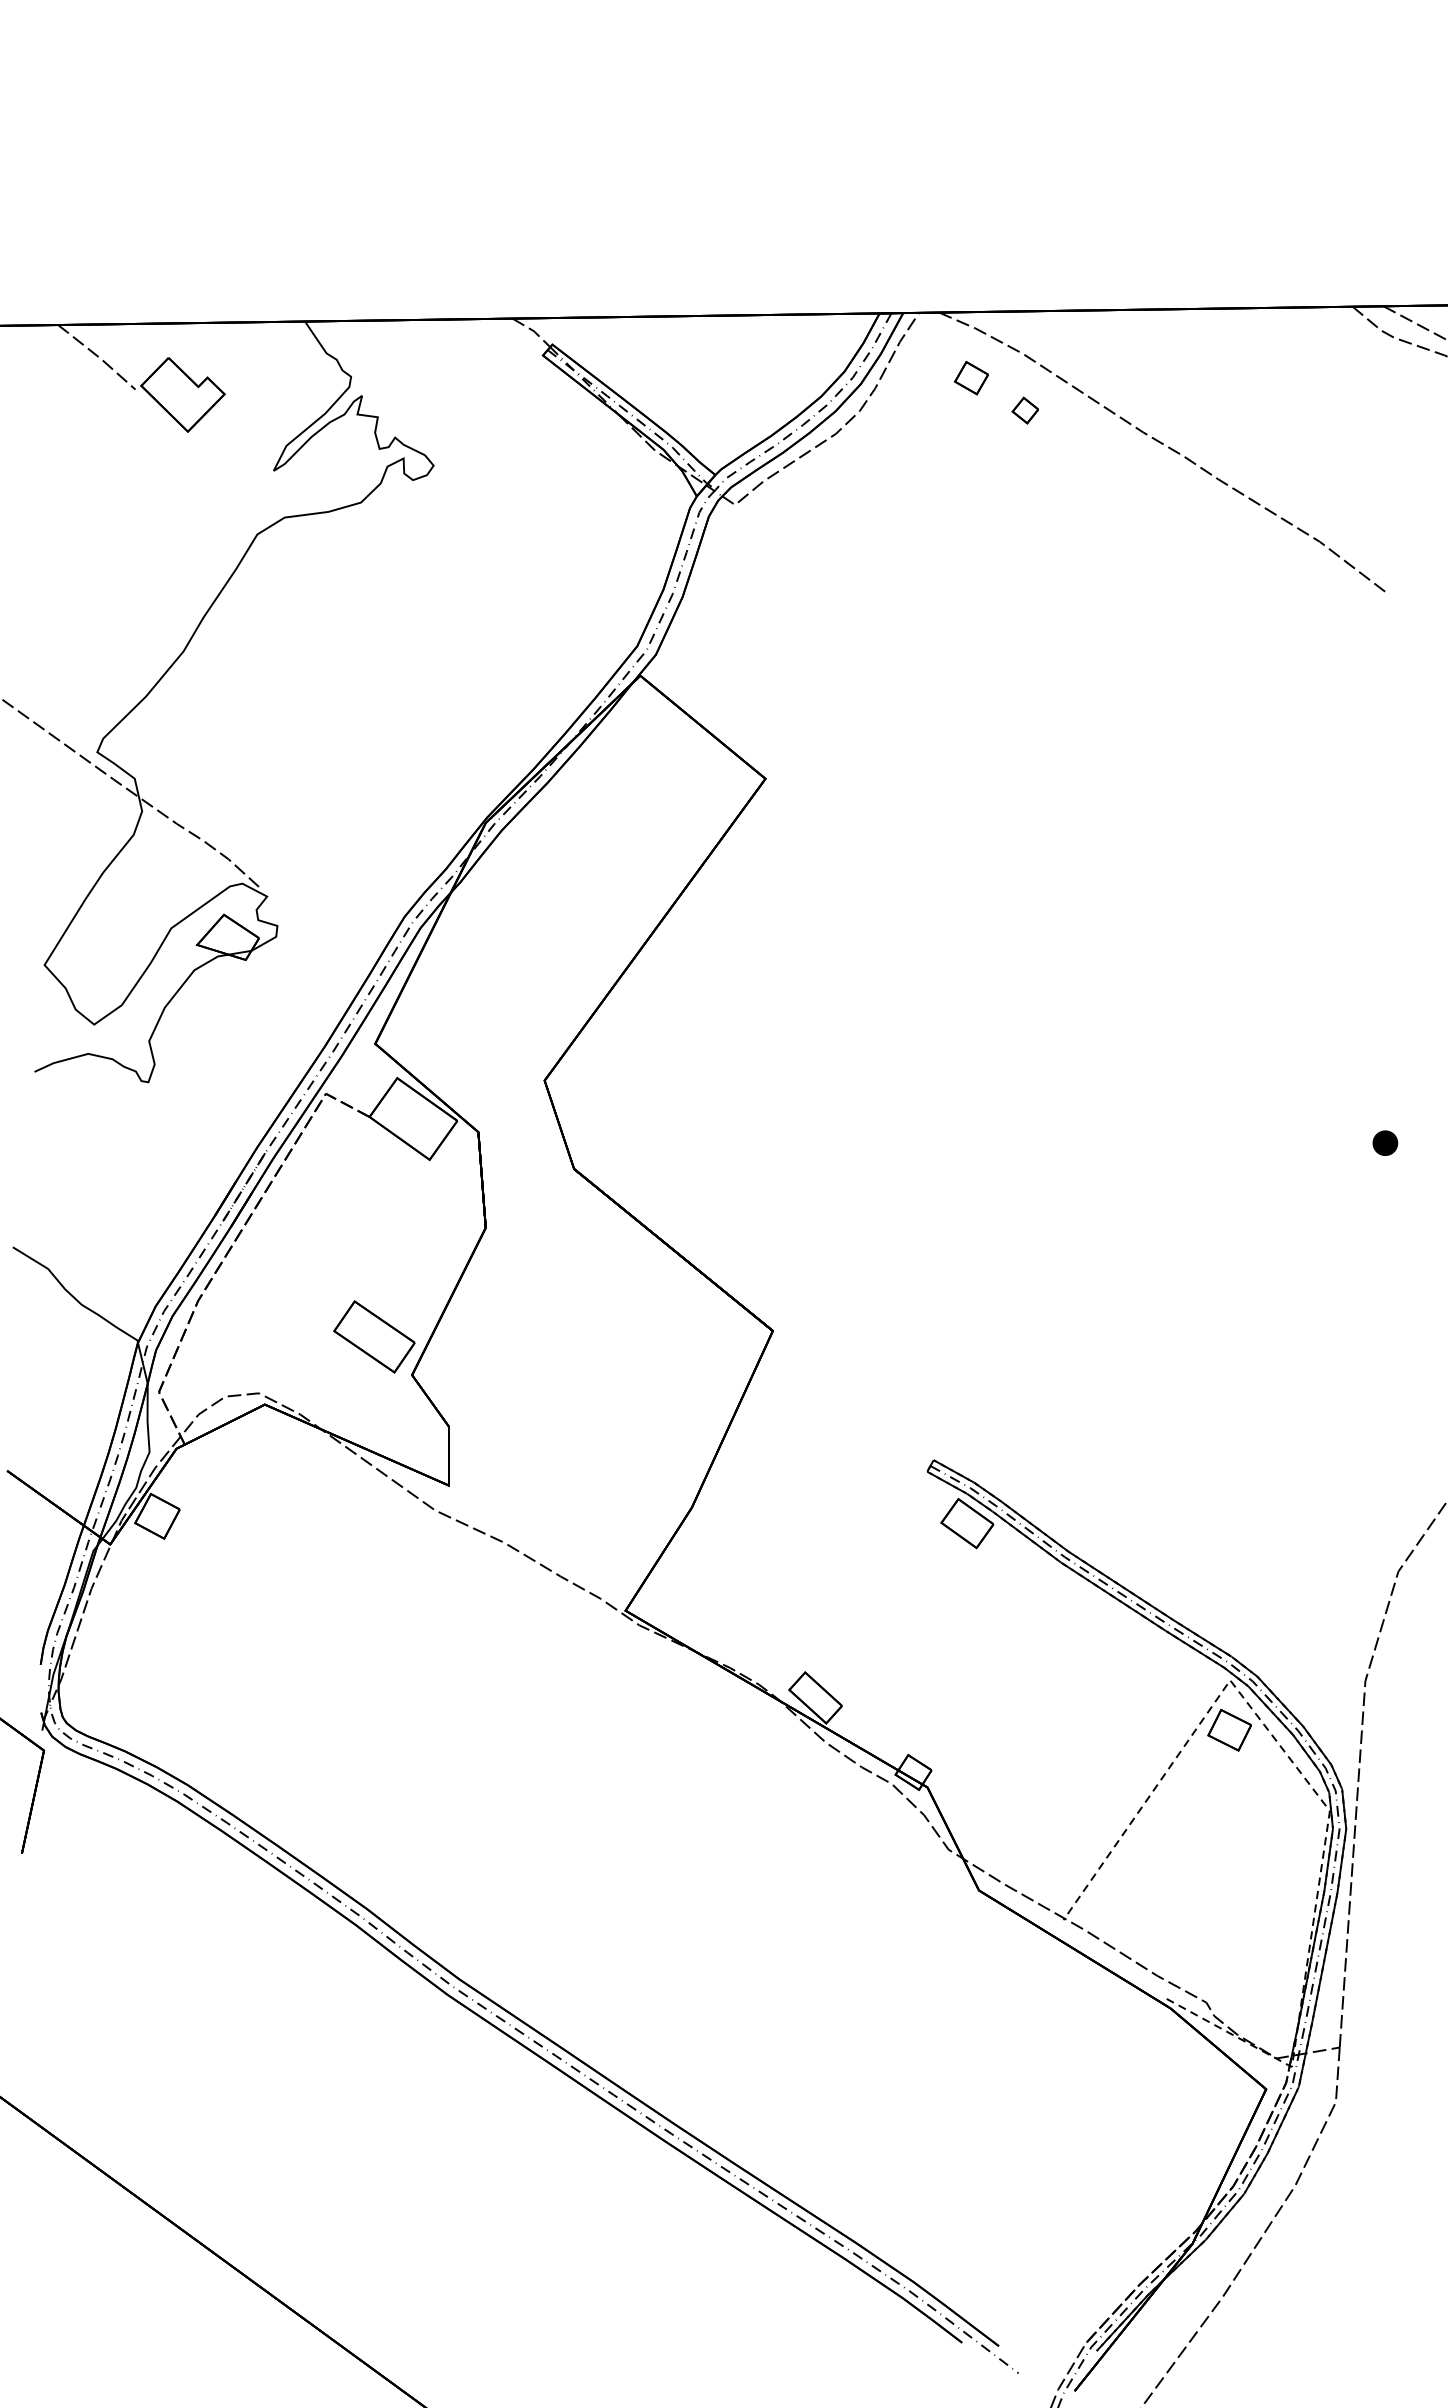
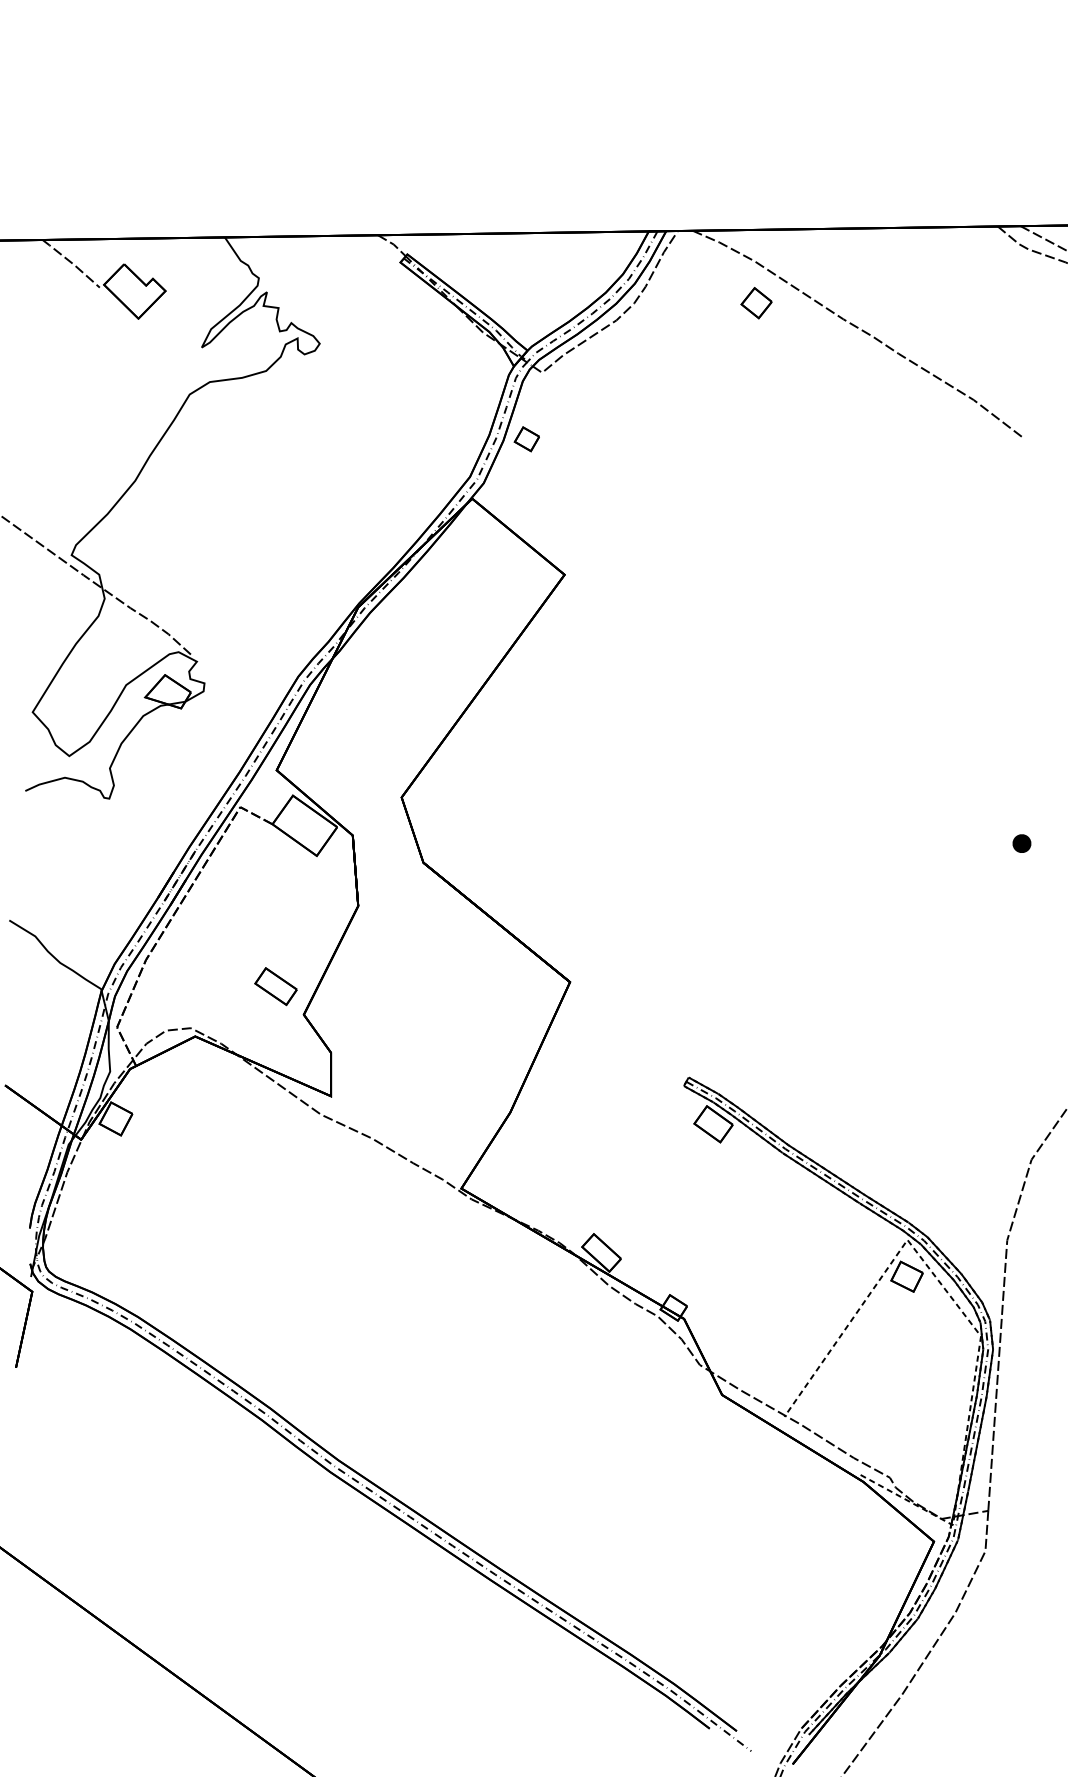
part: (971, 377) -> (526, 438), moved
part: (1024, 410) -> (755, 303), size x1.6
part: (374, 1336) -> (276, 986), size x0.7

